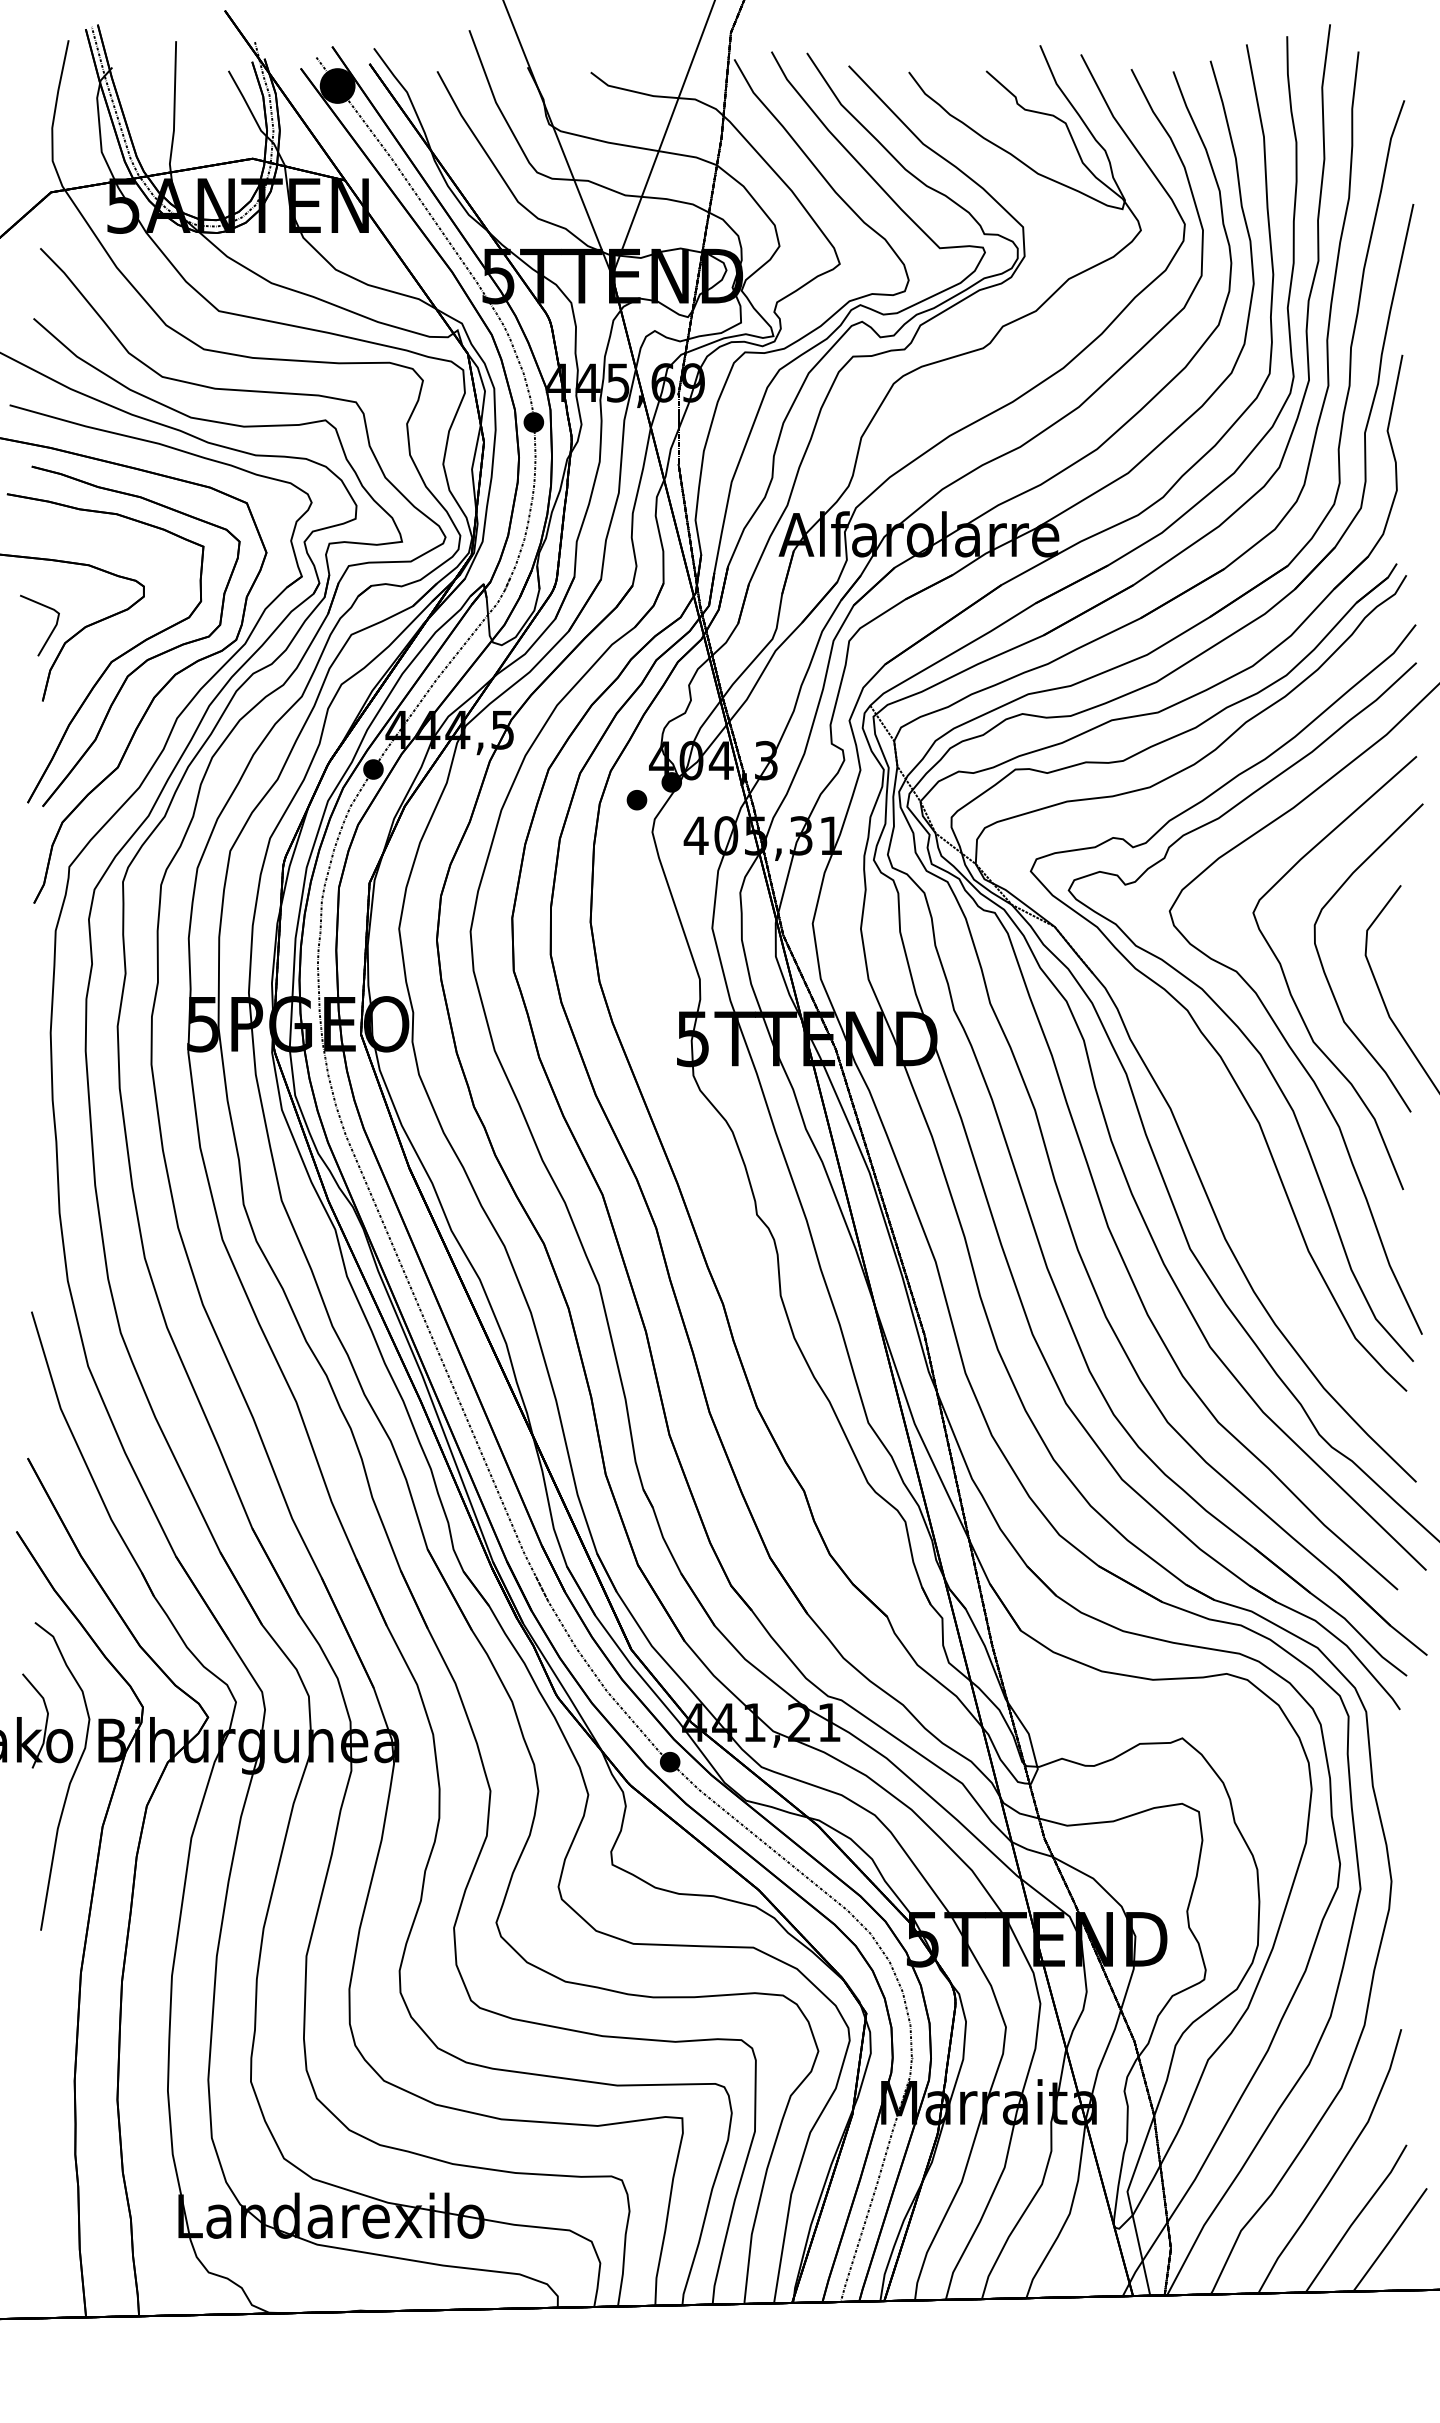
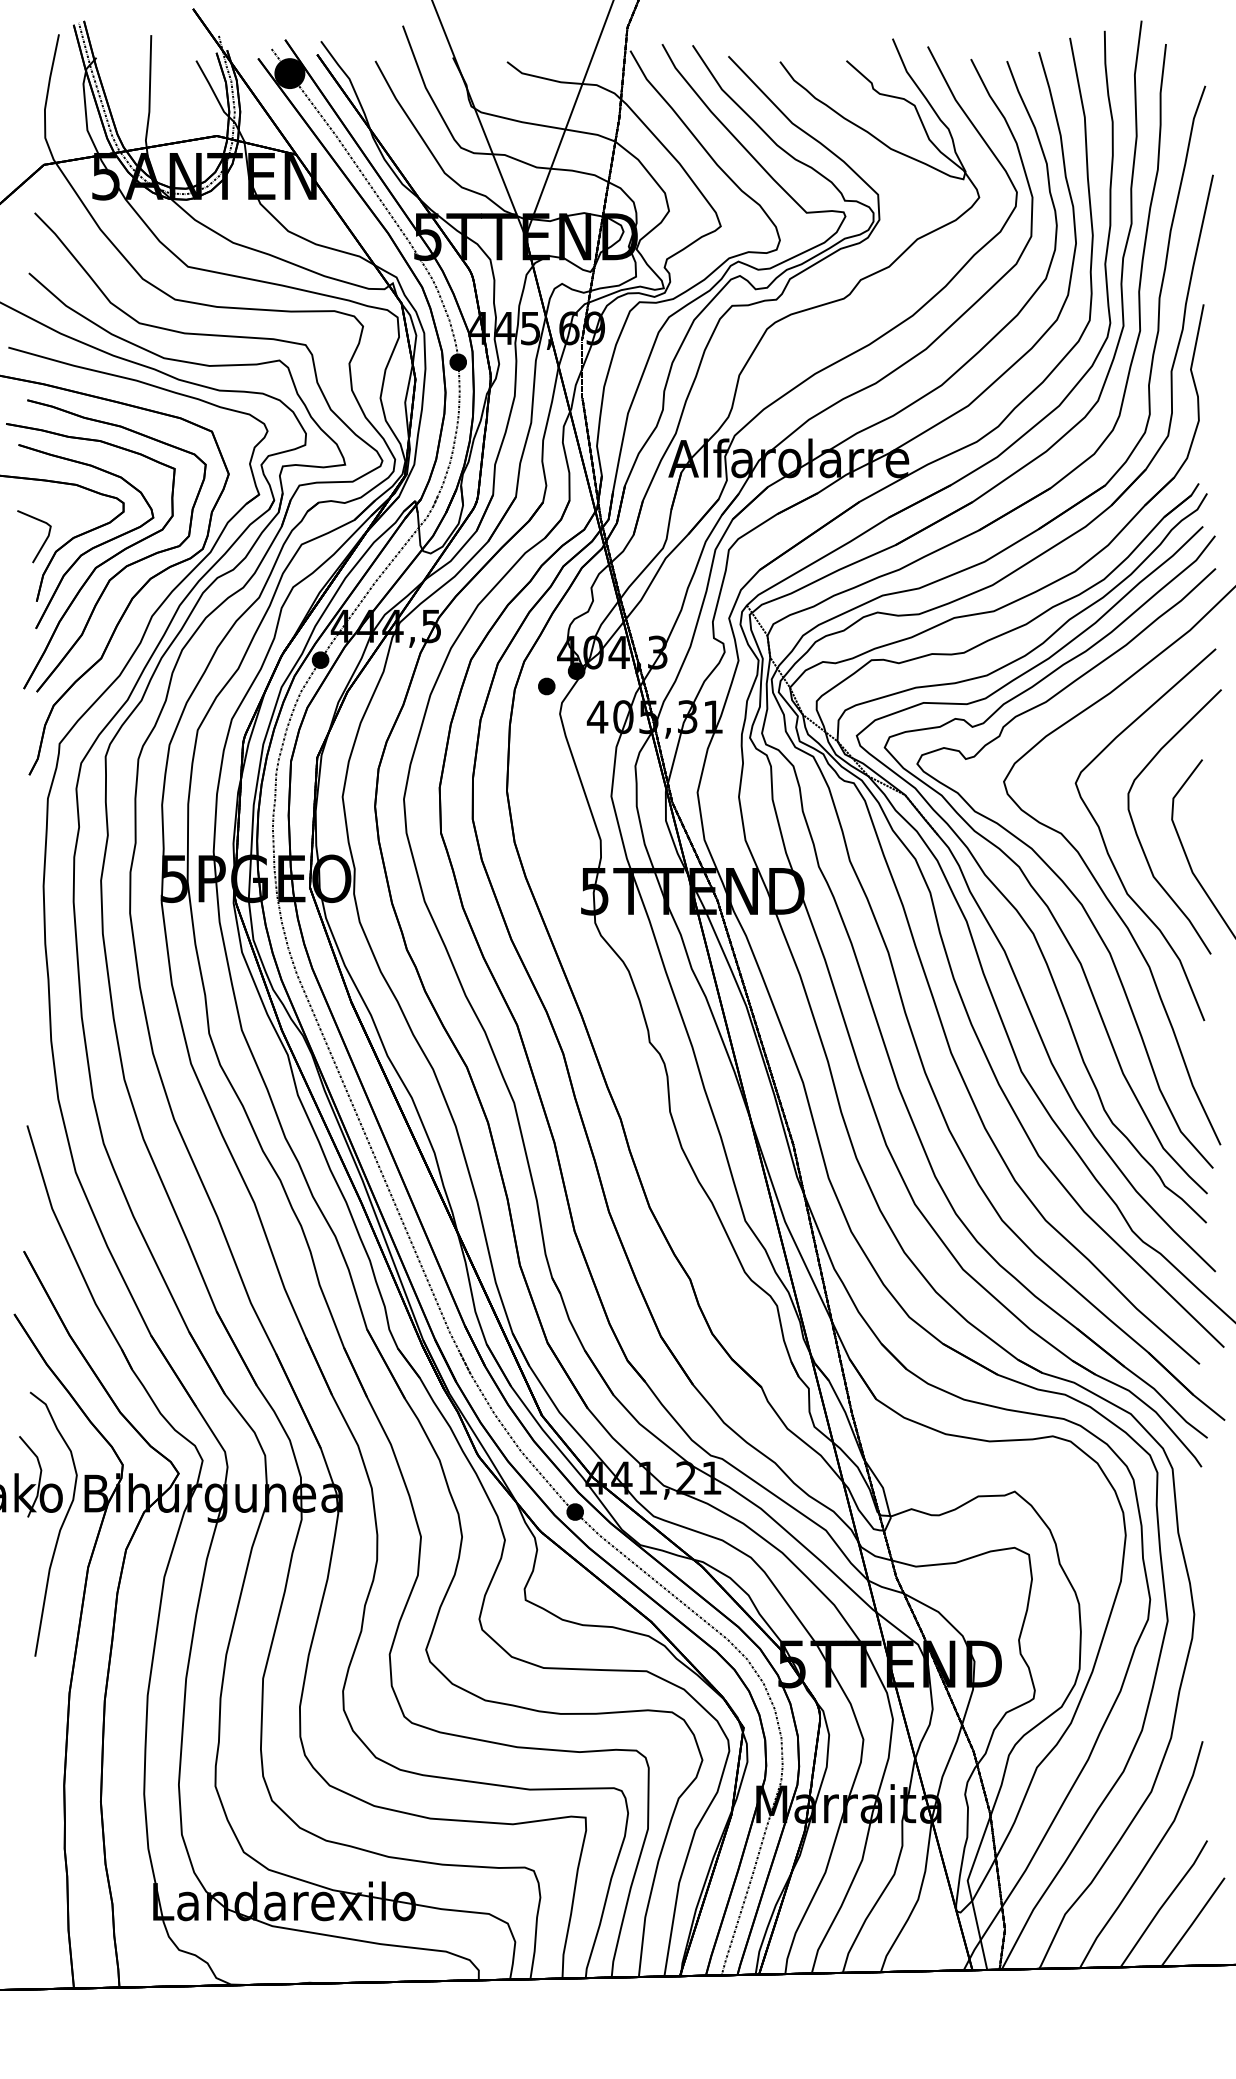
part: (106, 638) -> (91, 547), added
curve: (1172, 1045) -> (1006, 897), added

